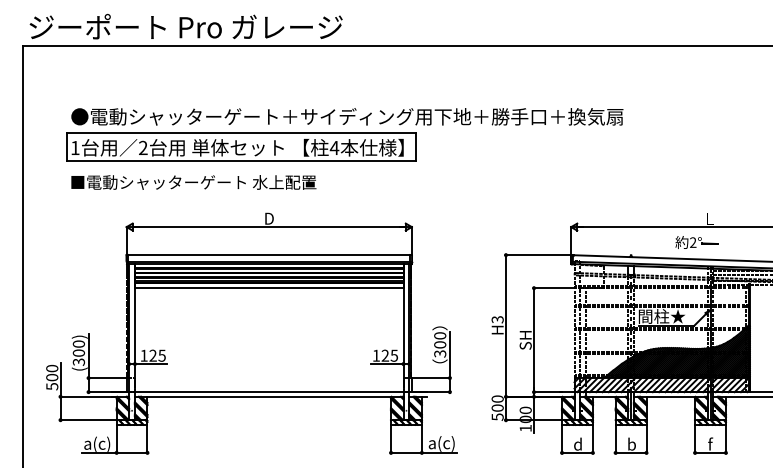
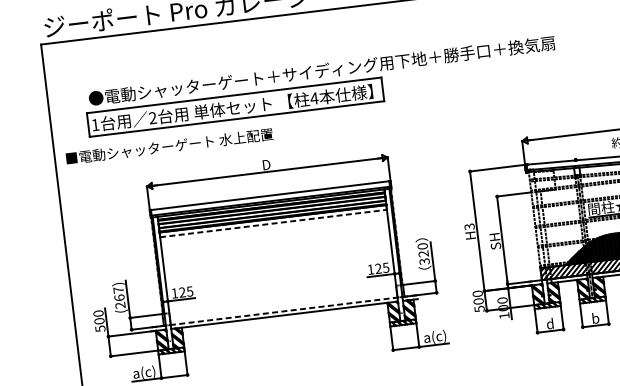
text: (193, 182) -> (169, 146), moved
line: (269, 288) -> (273, 223), solid -> dashed
text: (440, 344) -> (423, 253), 300 -> 320
text: (78, 352) -> (119, 297), (300) -> (267)
line: (269, 392) -> (284, 311), solid -> dashed

